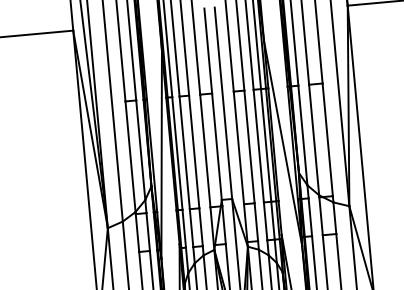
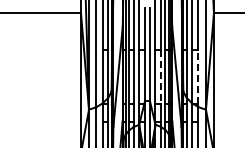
line: (327, 139) -> (198, 76), solid -> dashed
line: (249, 148) -> (160, 77), solid -> dashed

